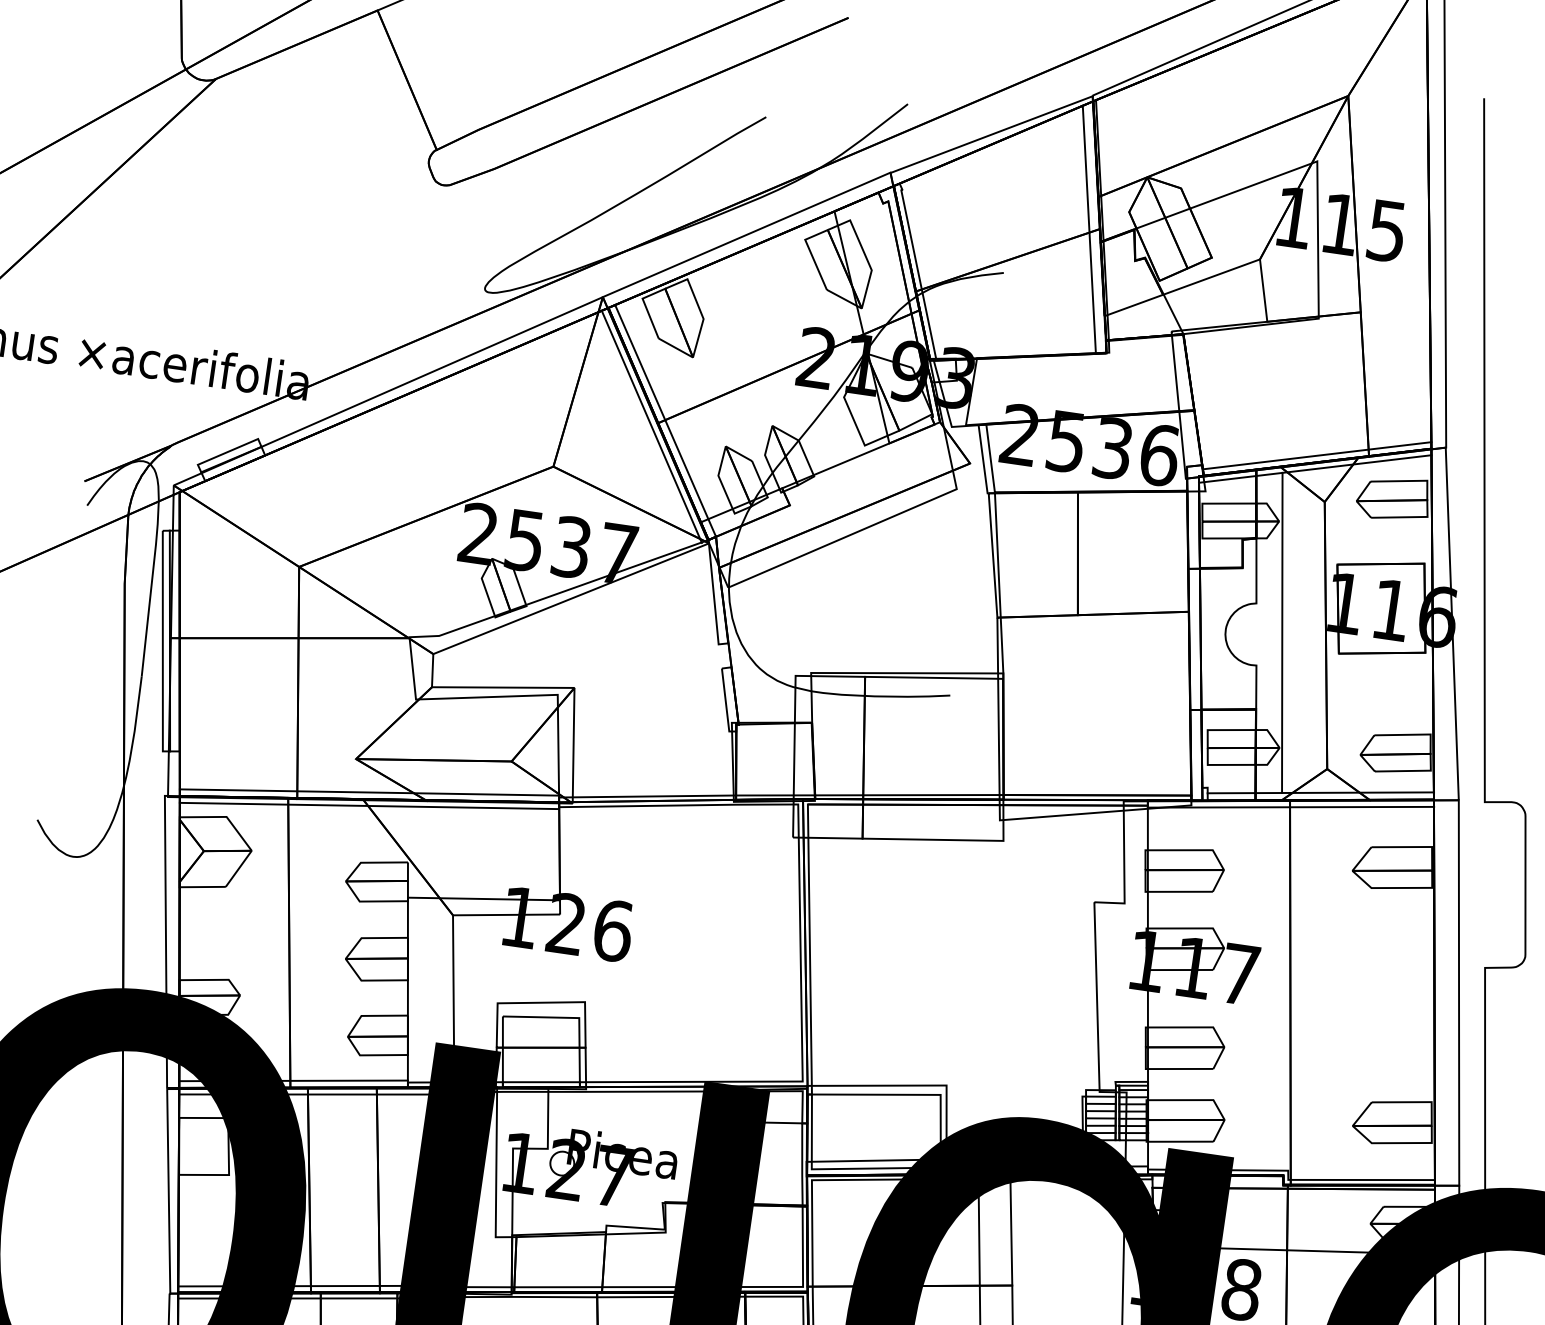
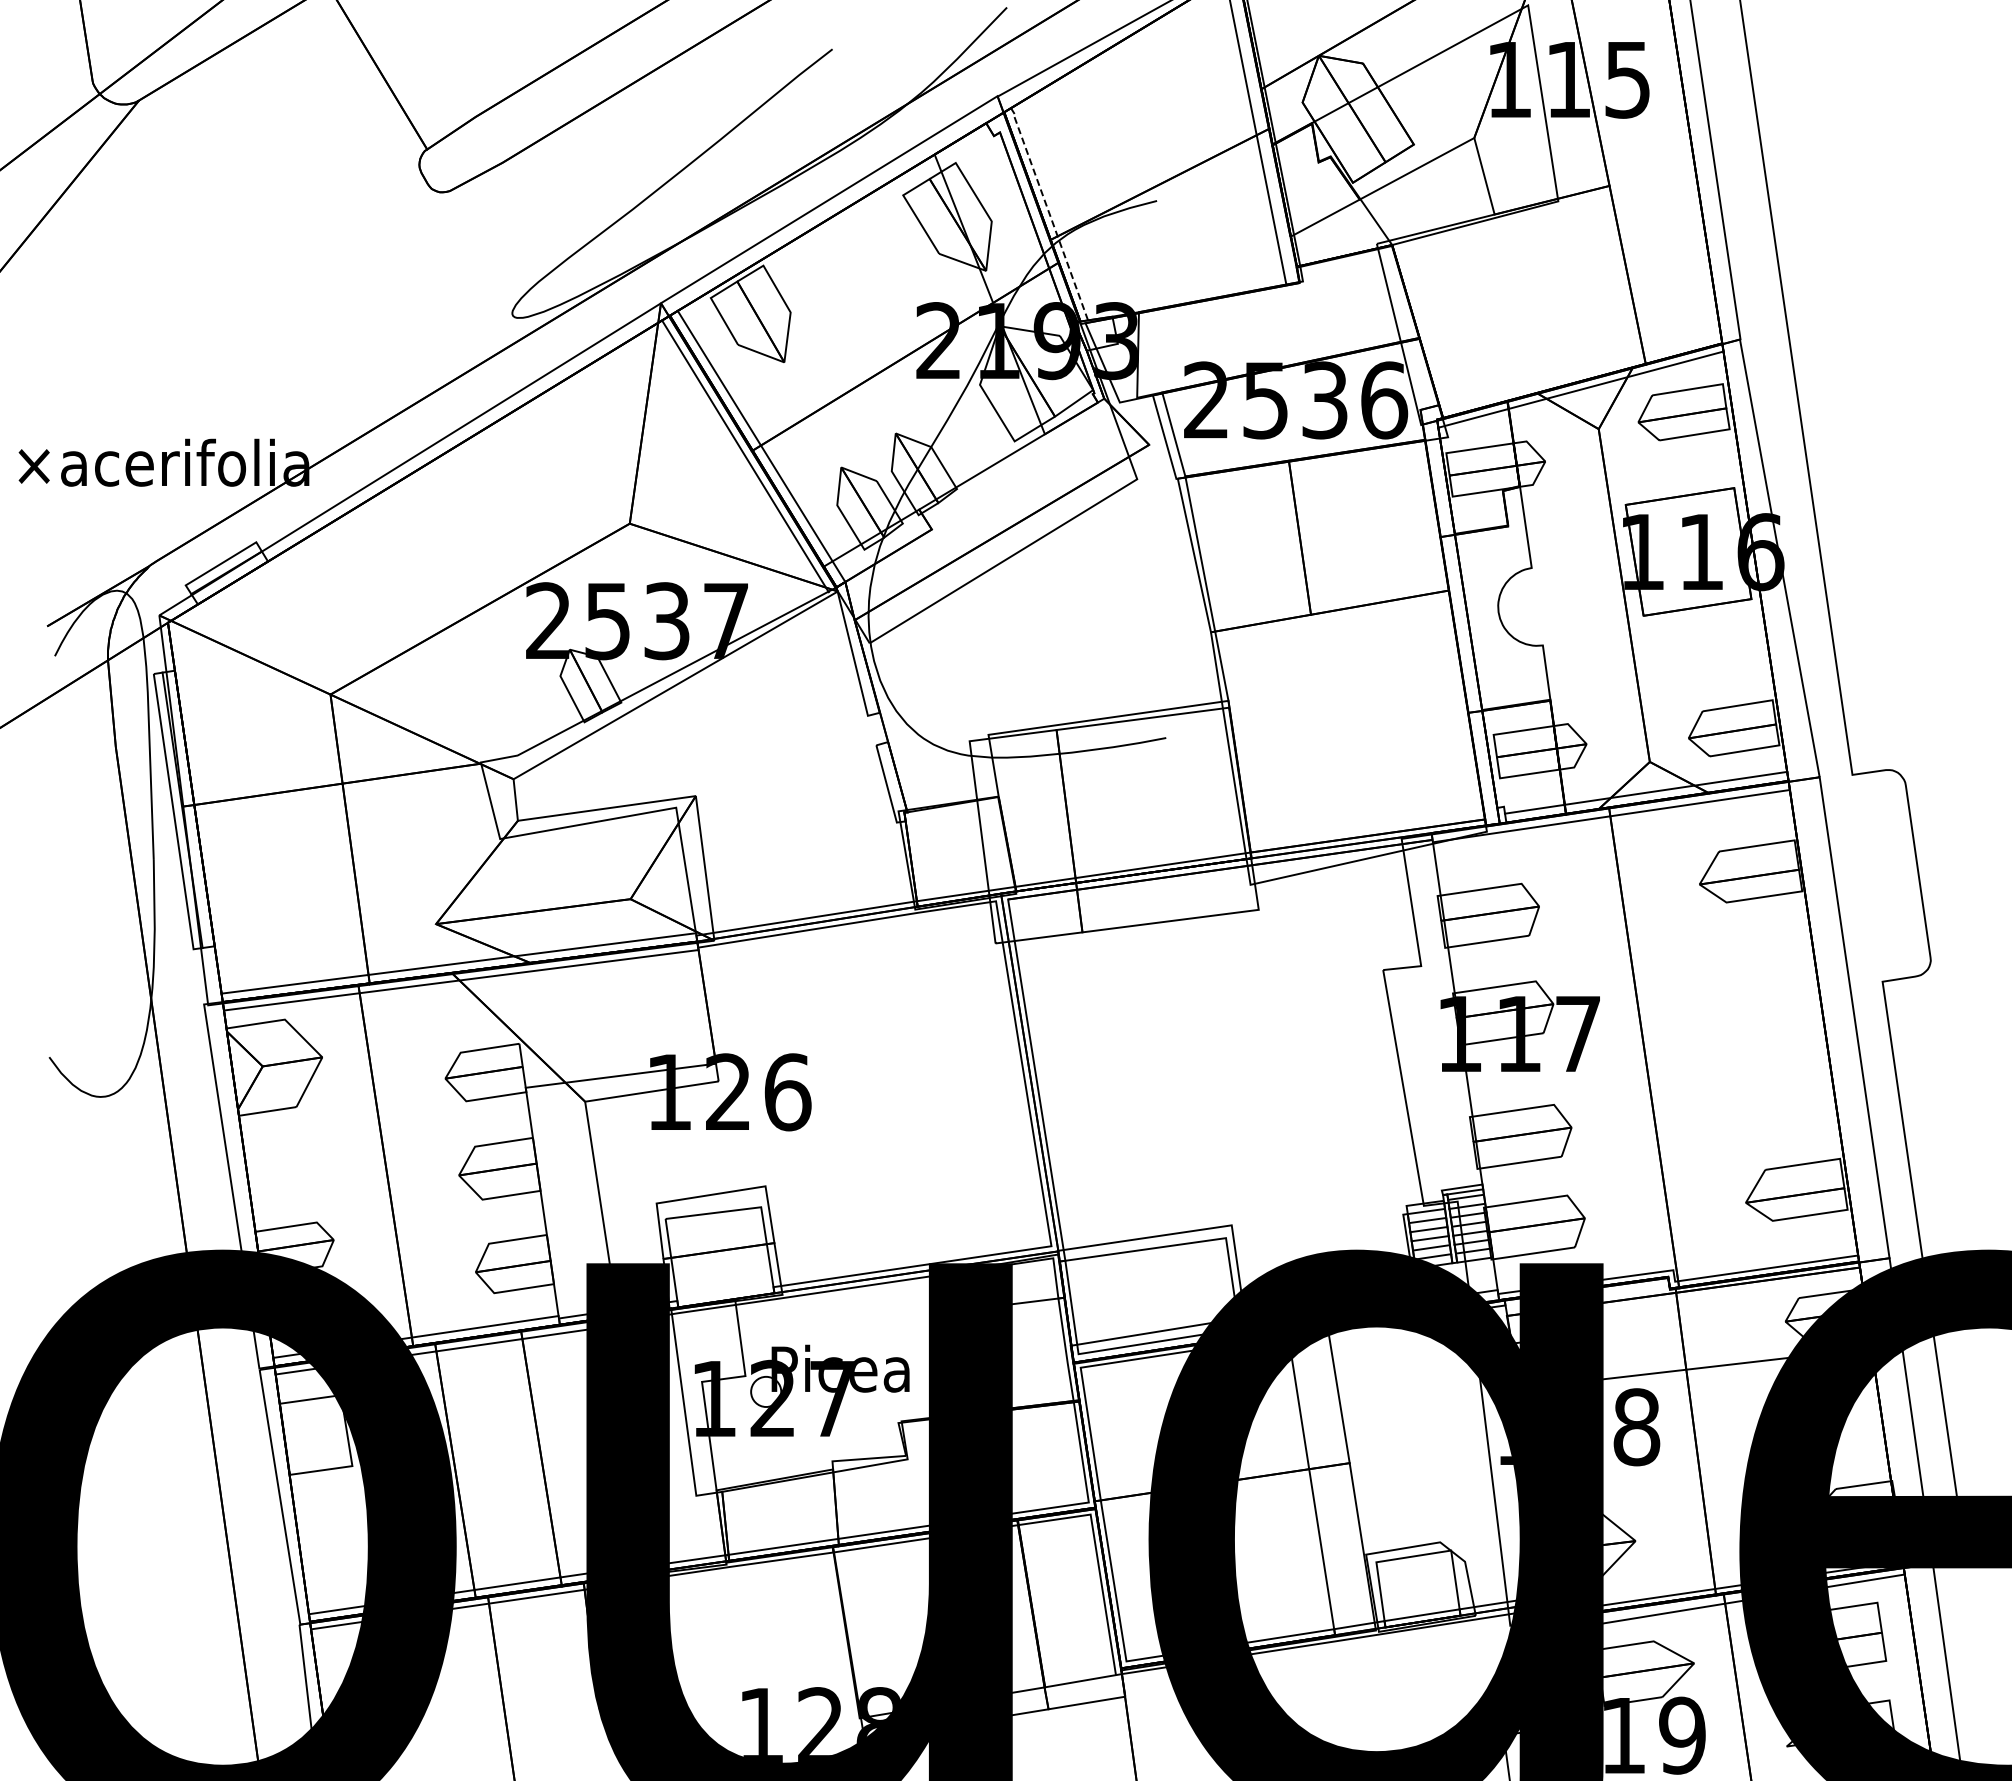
line: (918, 269) -> (1049, 212), solid -> dashed
line: (1316, 455) -> (1580, 372), removed
line: (1281, 632) -> (1568, 599), removed
line: (541, 1082) -> (725, 1294), removed

